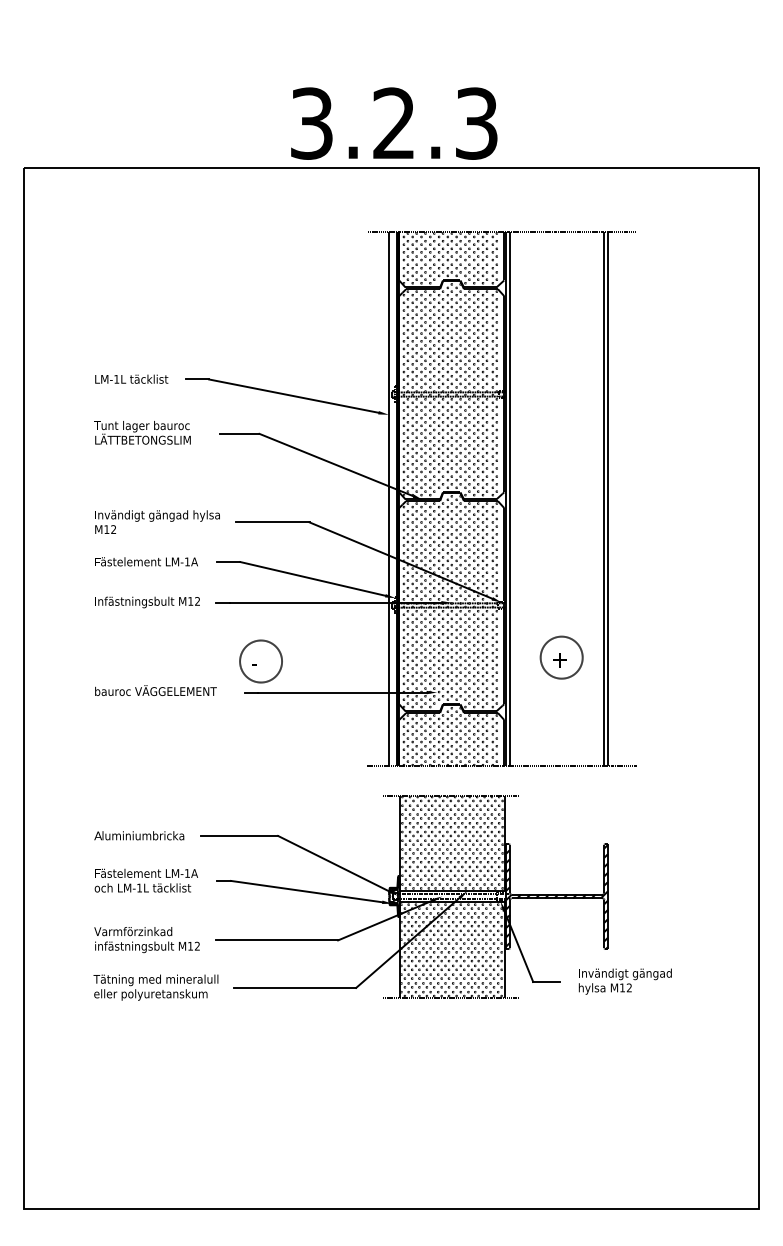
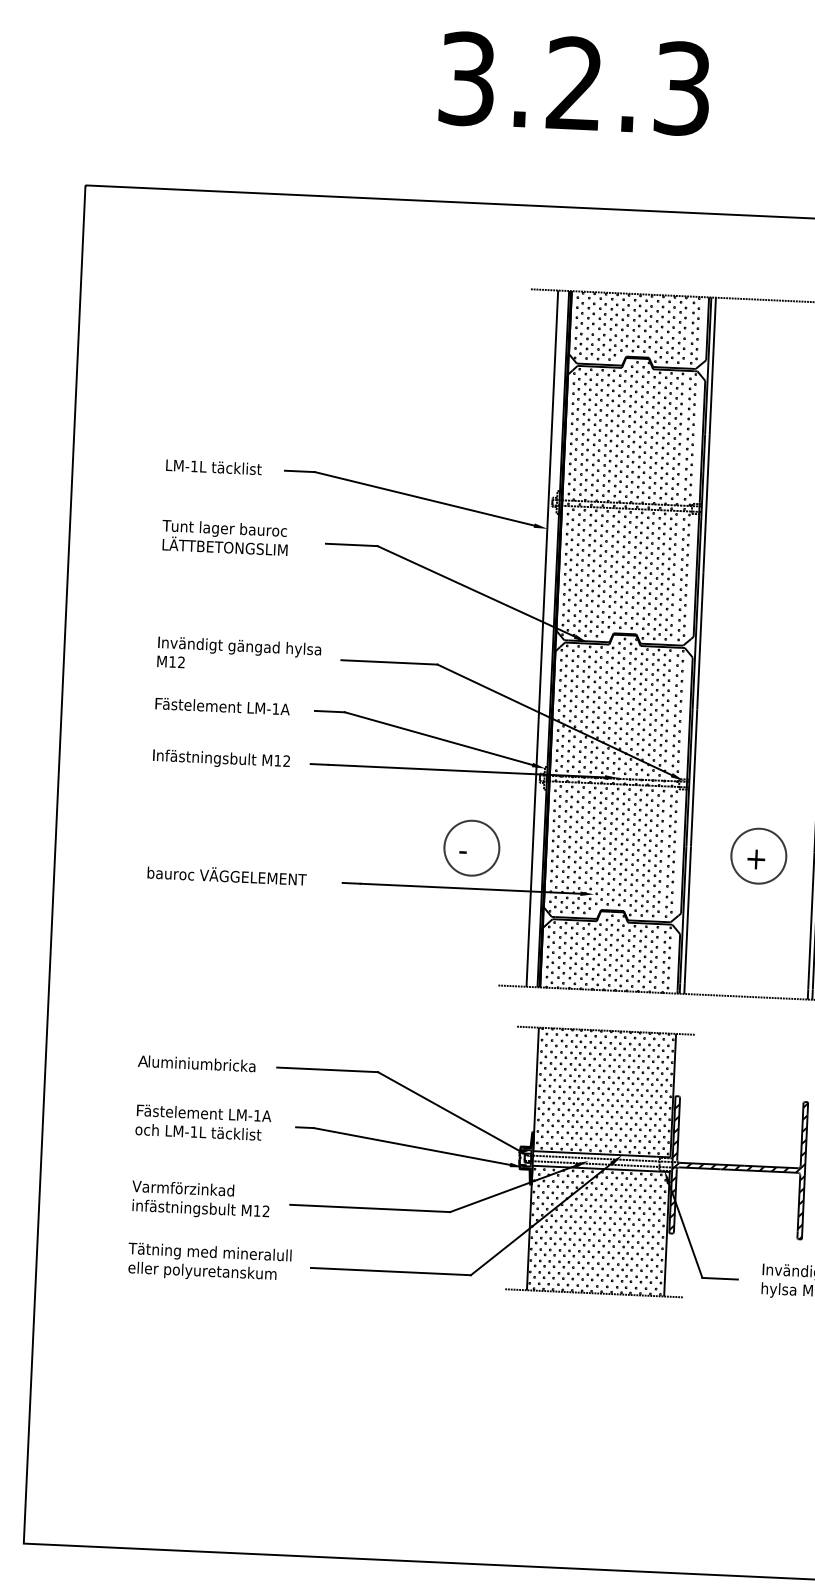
text: (394, 123) -> (575, 83), moved
part: (260, 661) -> (471, 848), moved

